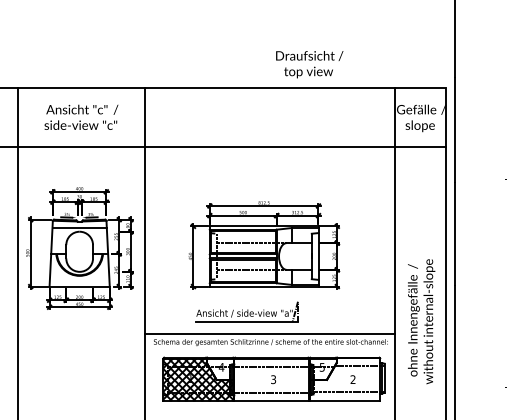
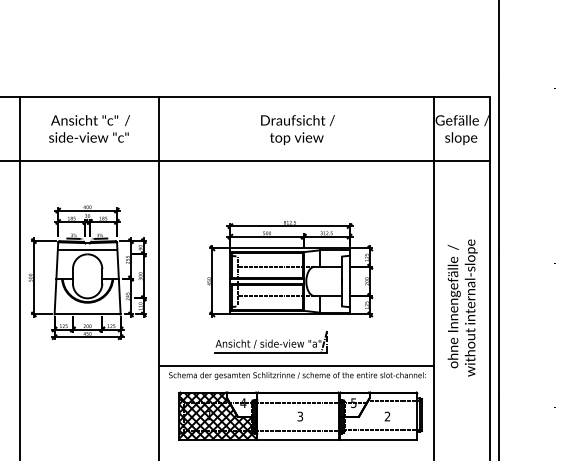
text: (309, 65) -> (297, 130), moved
text: (421, 321) -> (462, 307), moved

